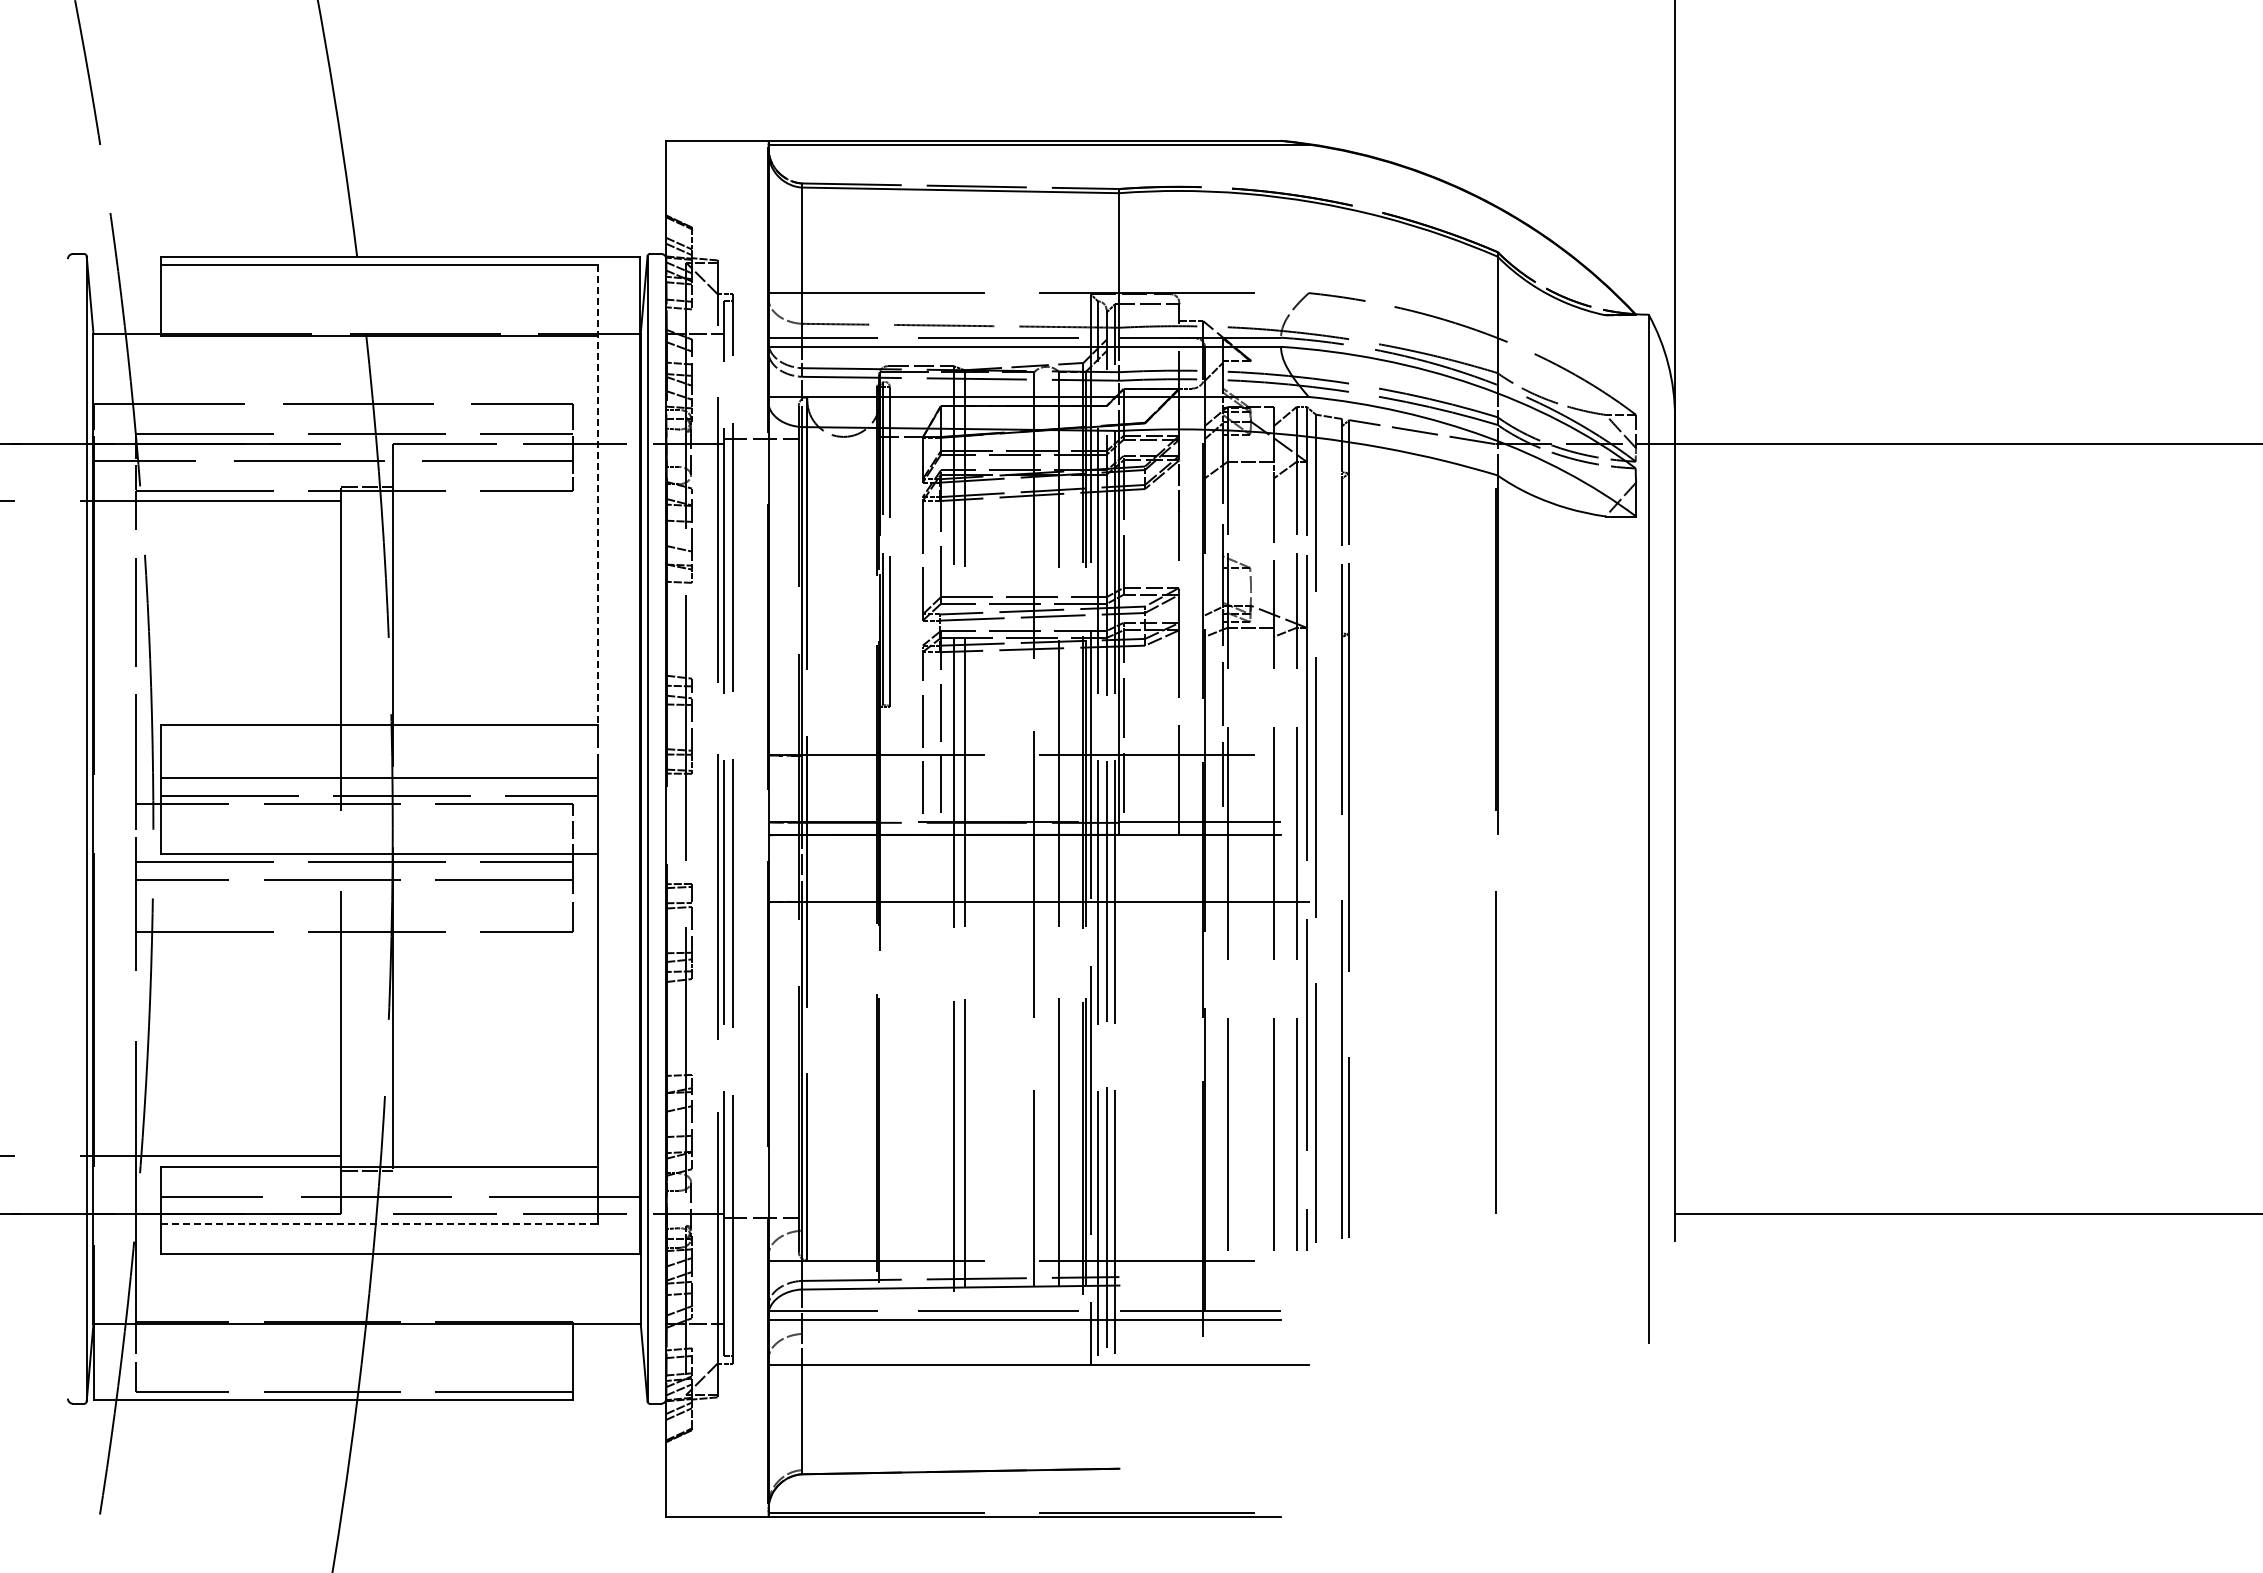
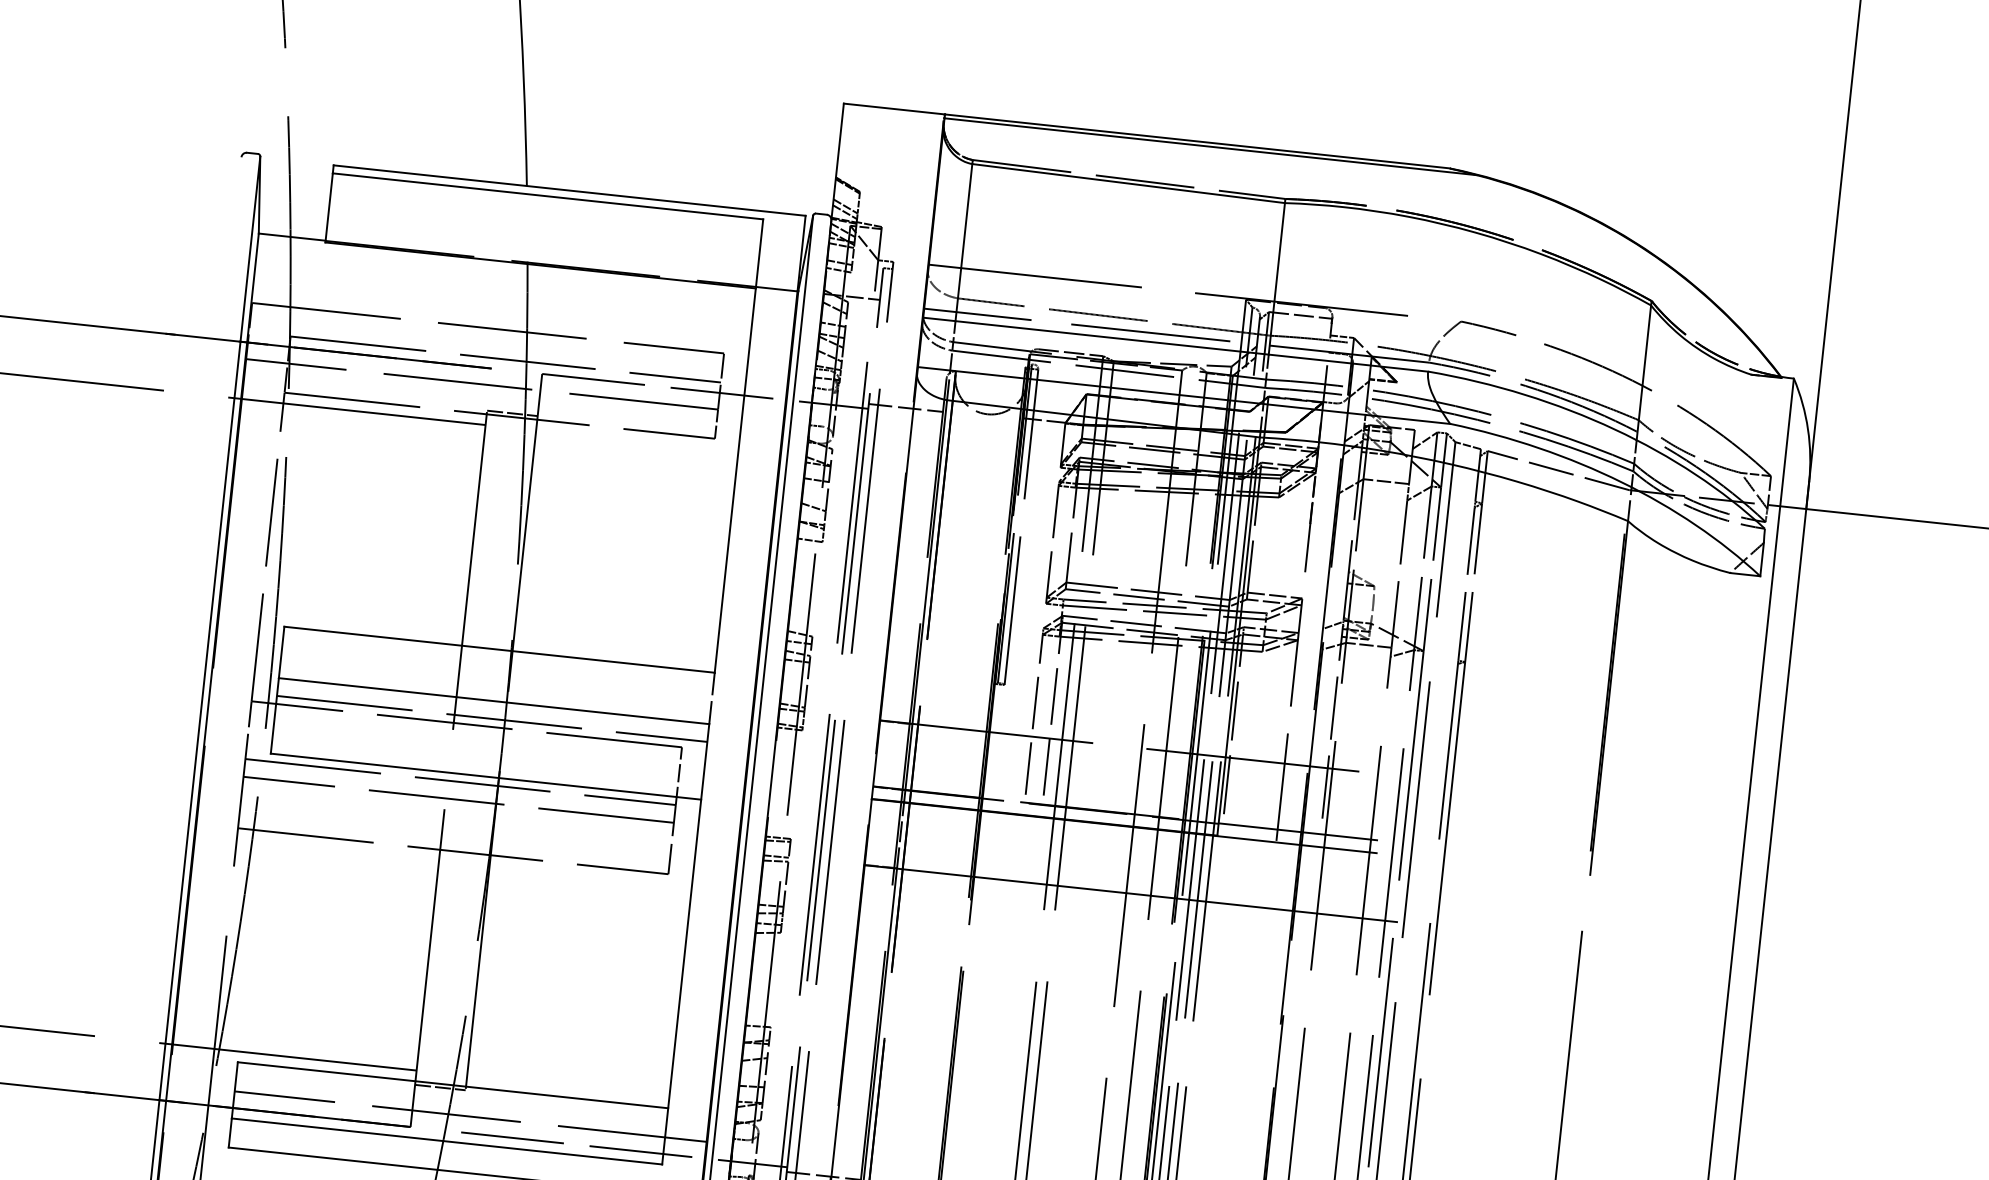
line: (597, 495) -> (738, 446), dashed -> solid
line: (380, 1224) -> (447, 1141), dashed -> solid

